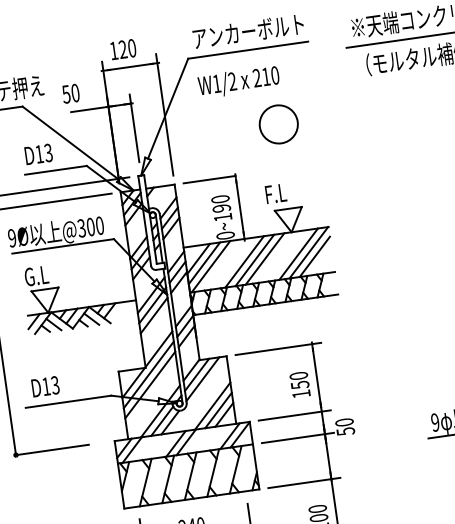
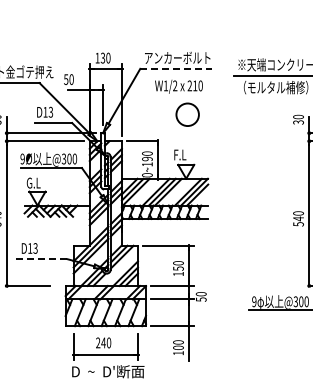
line: (247, 49) -> (175, 68), solid -> dashed
text: (122, 50) -> (102, 58), 120 -> 130
text: (238, 81) -> (178, 86), moved
line: (69, 402) -> (42, 259), solid -> dashed

